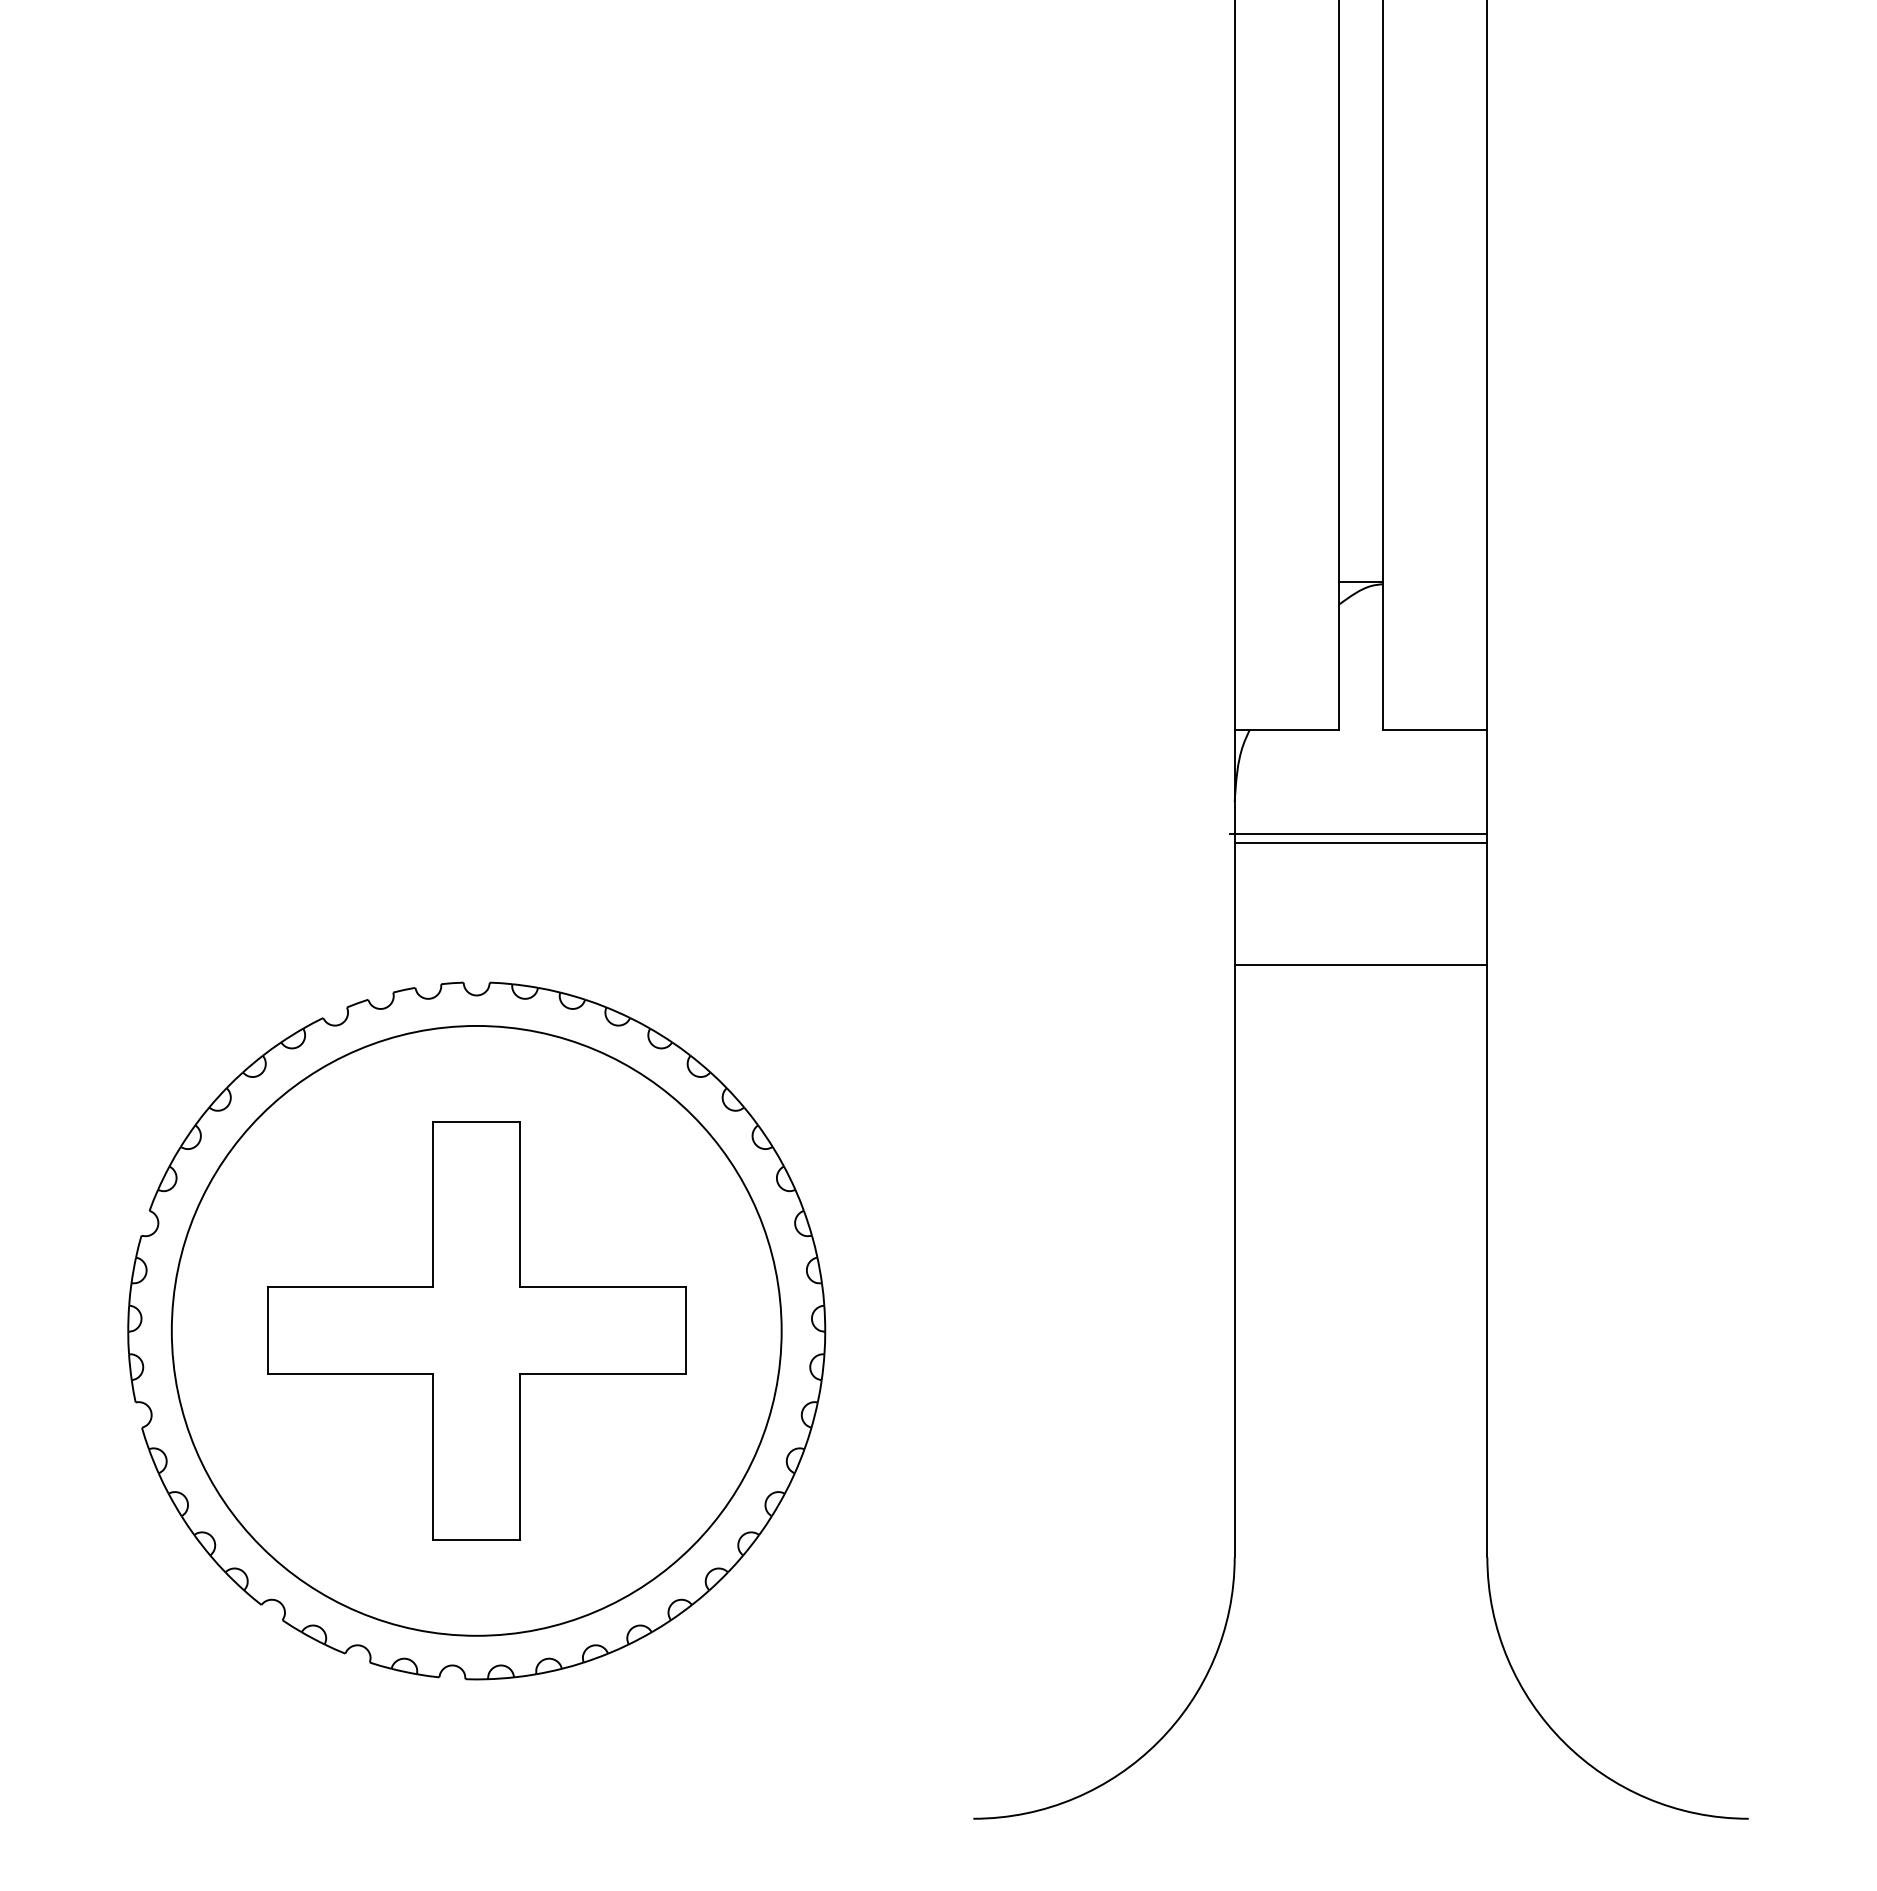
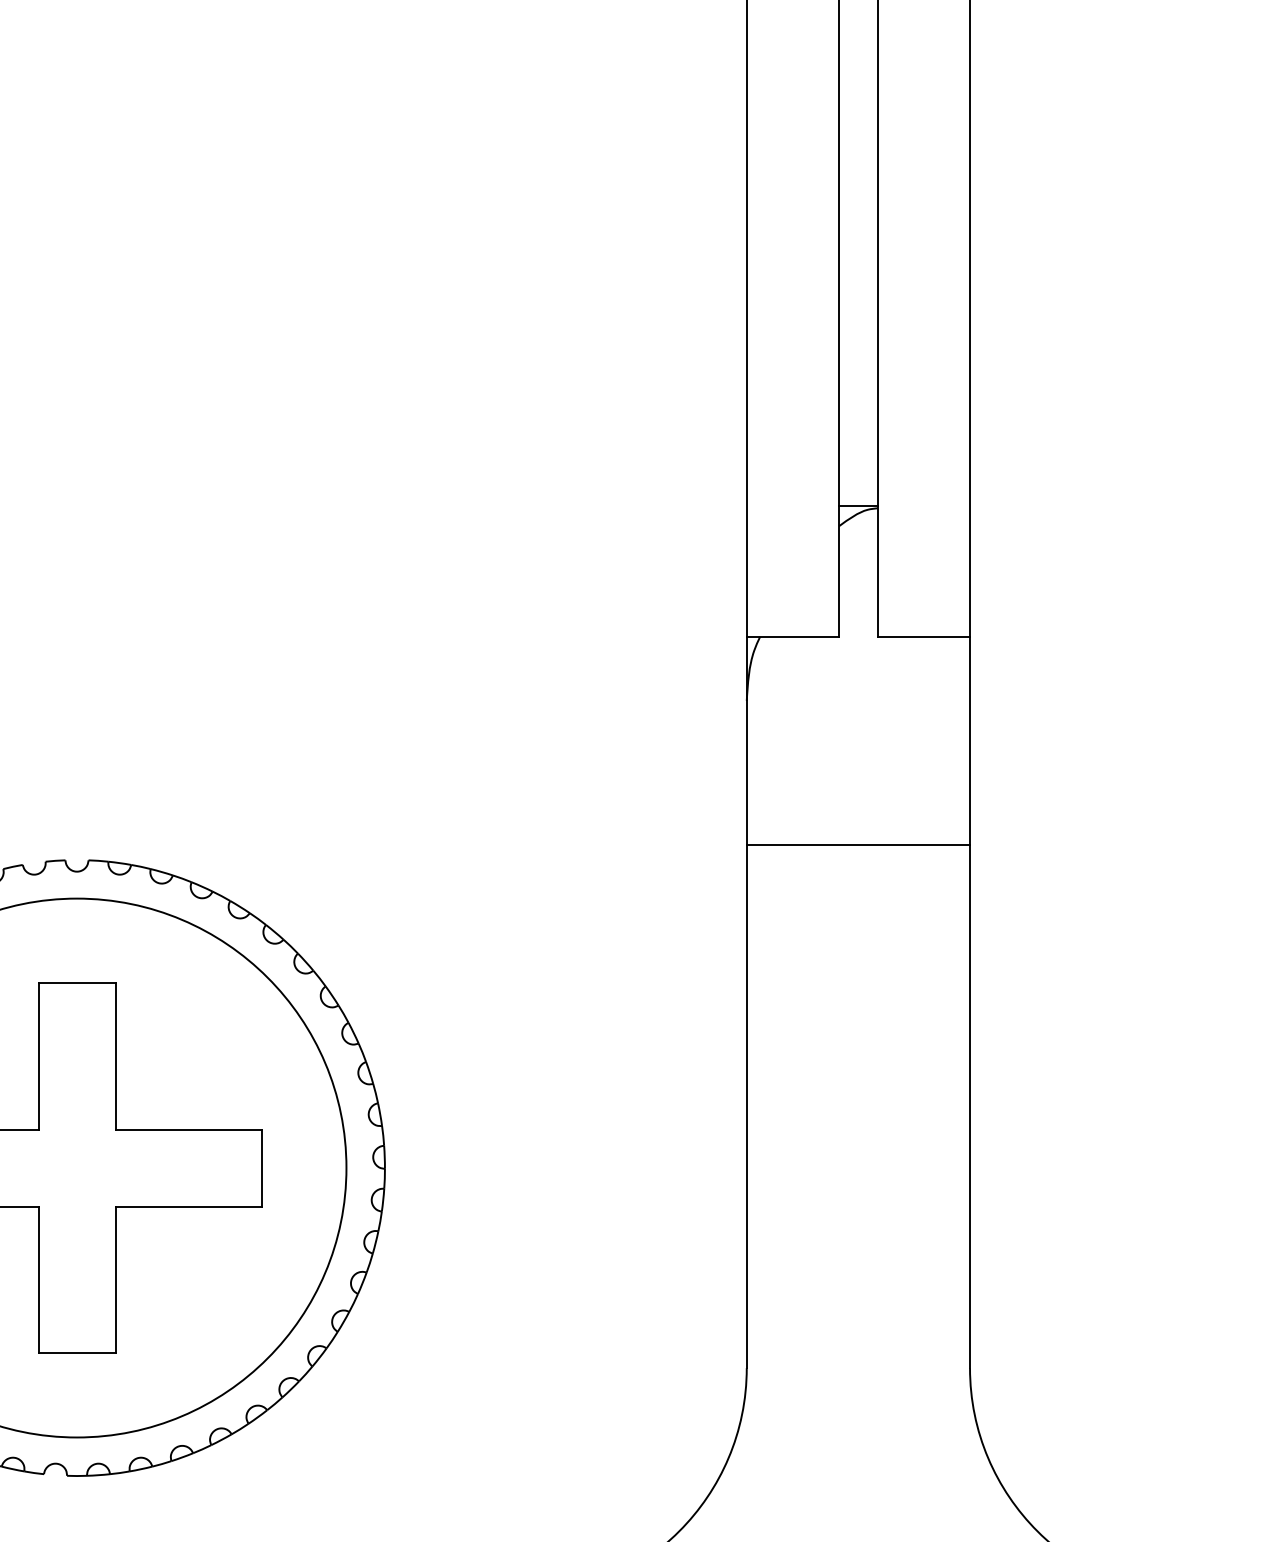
line: (1358, 834) -> (856, 729), removed
line: (1360, 843) -> (857, 737), removed

